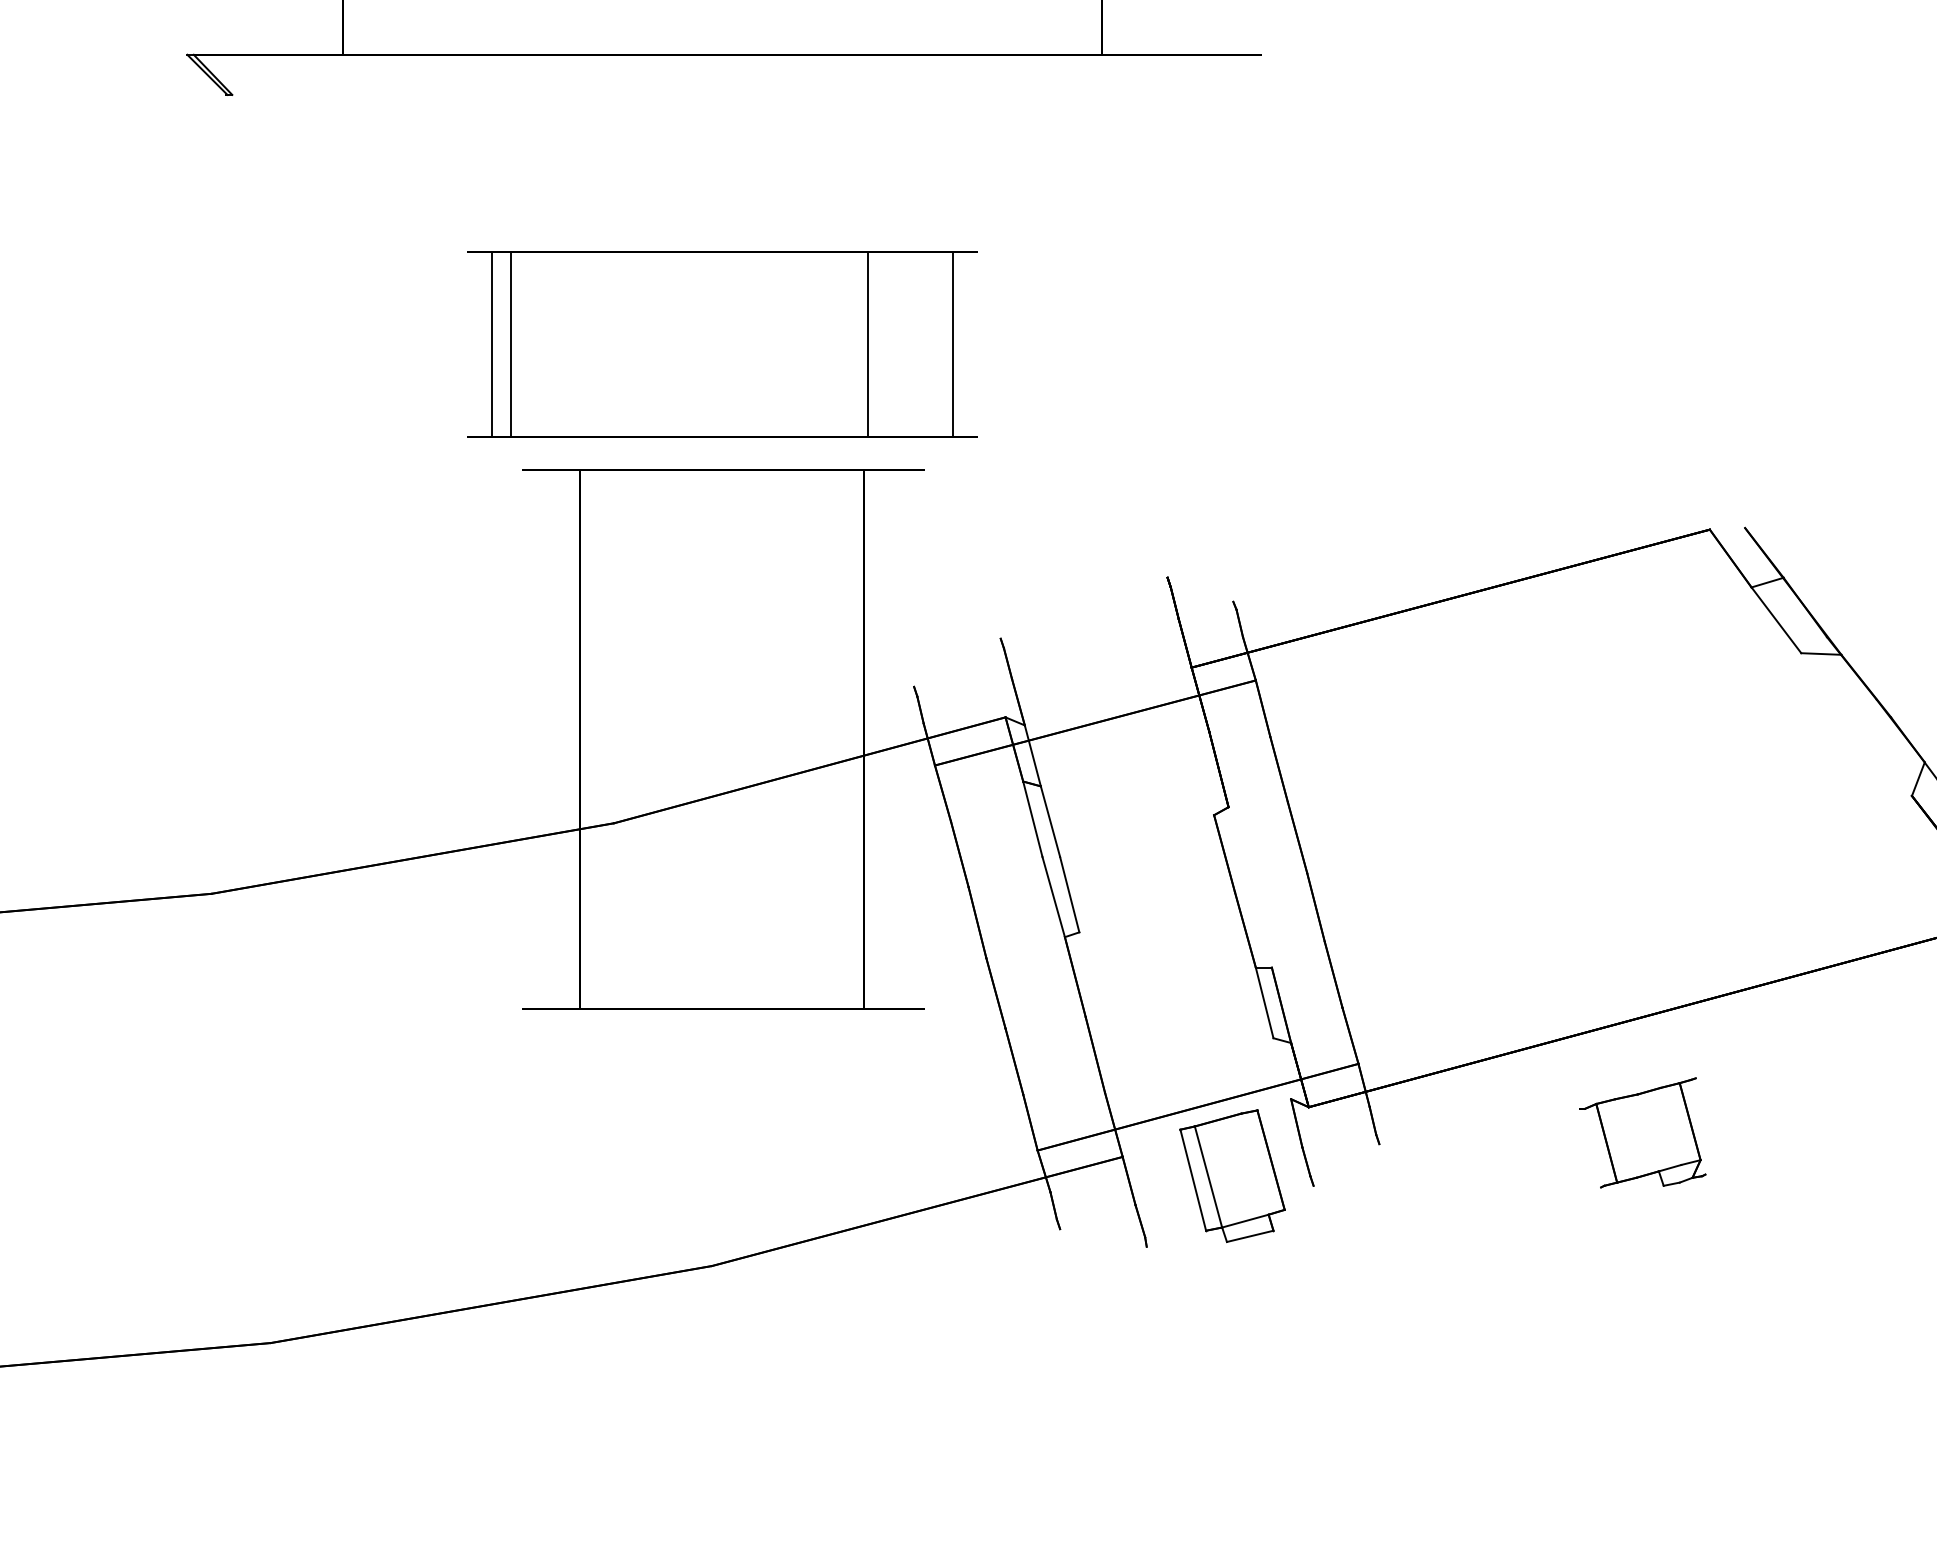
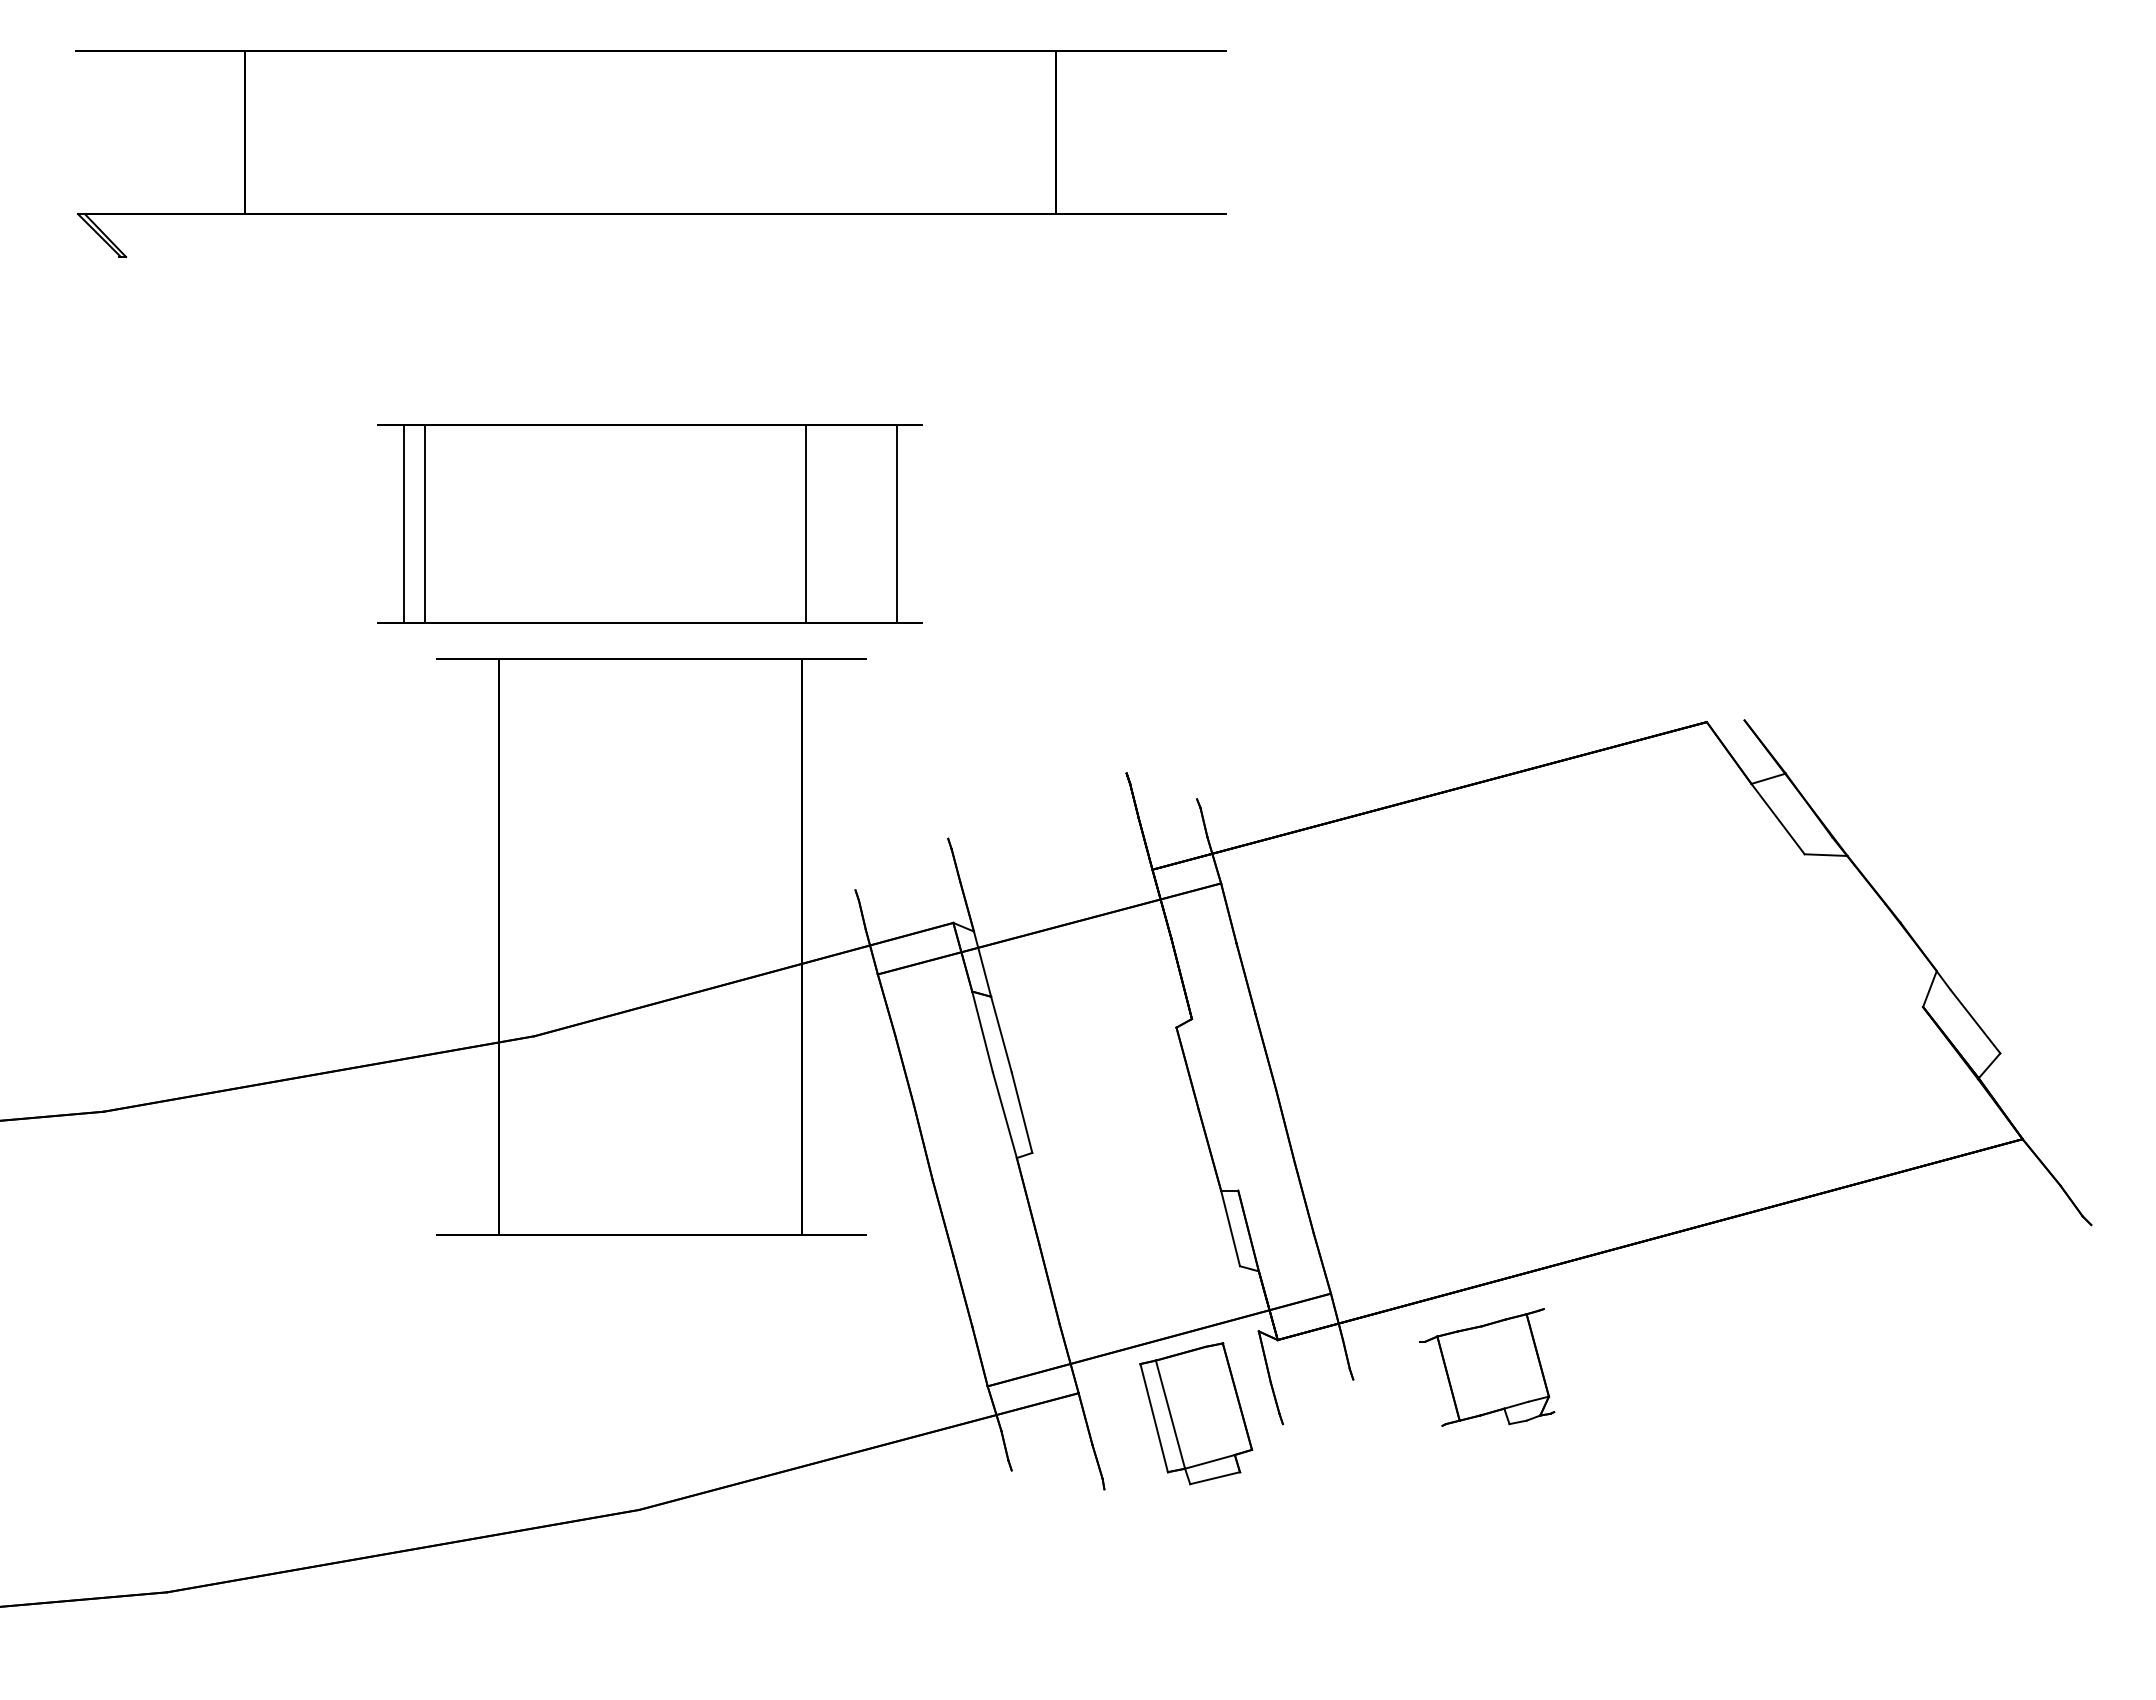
part: (1643, 1132) -> (1487, 1367), moved

